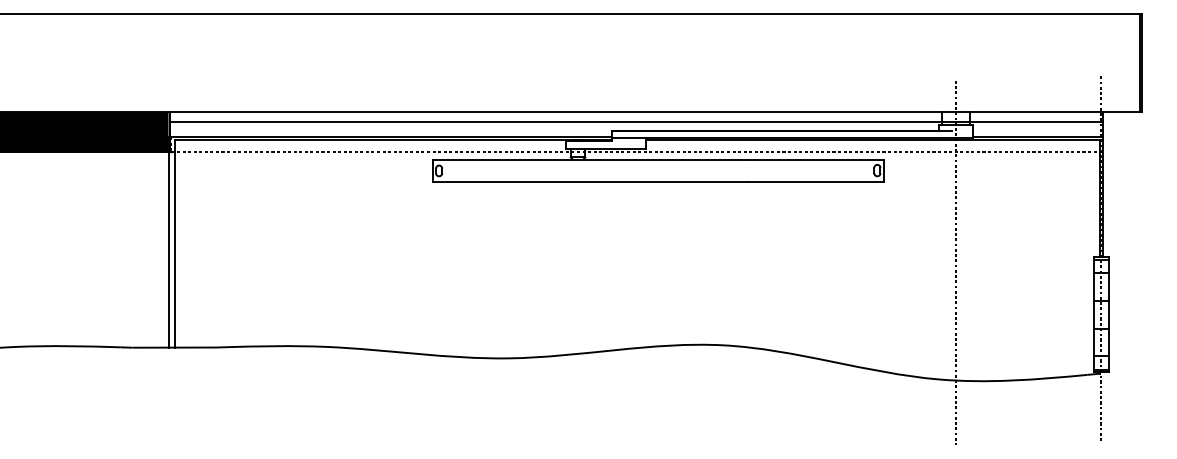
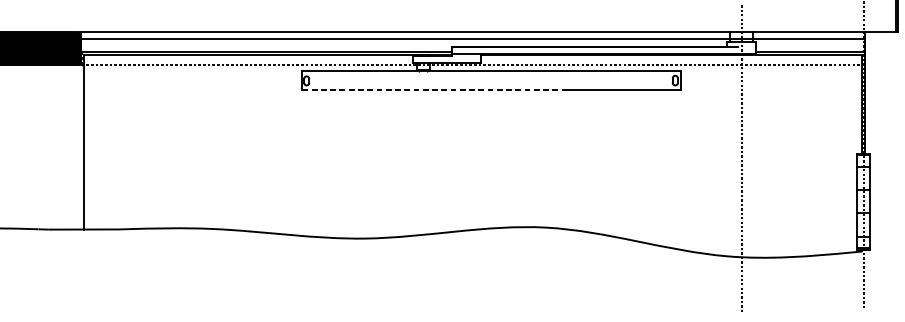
line: (590, 182) -> (434, 90), solid -> dashed
line: (168, 241) -> (79, 140), removed

